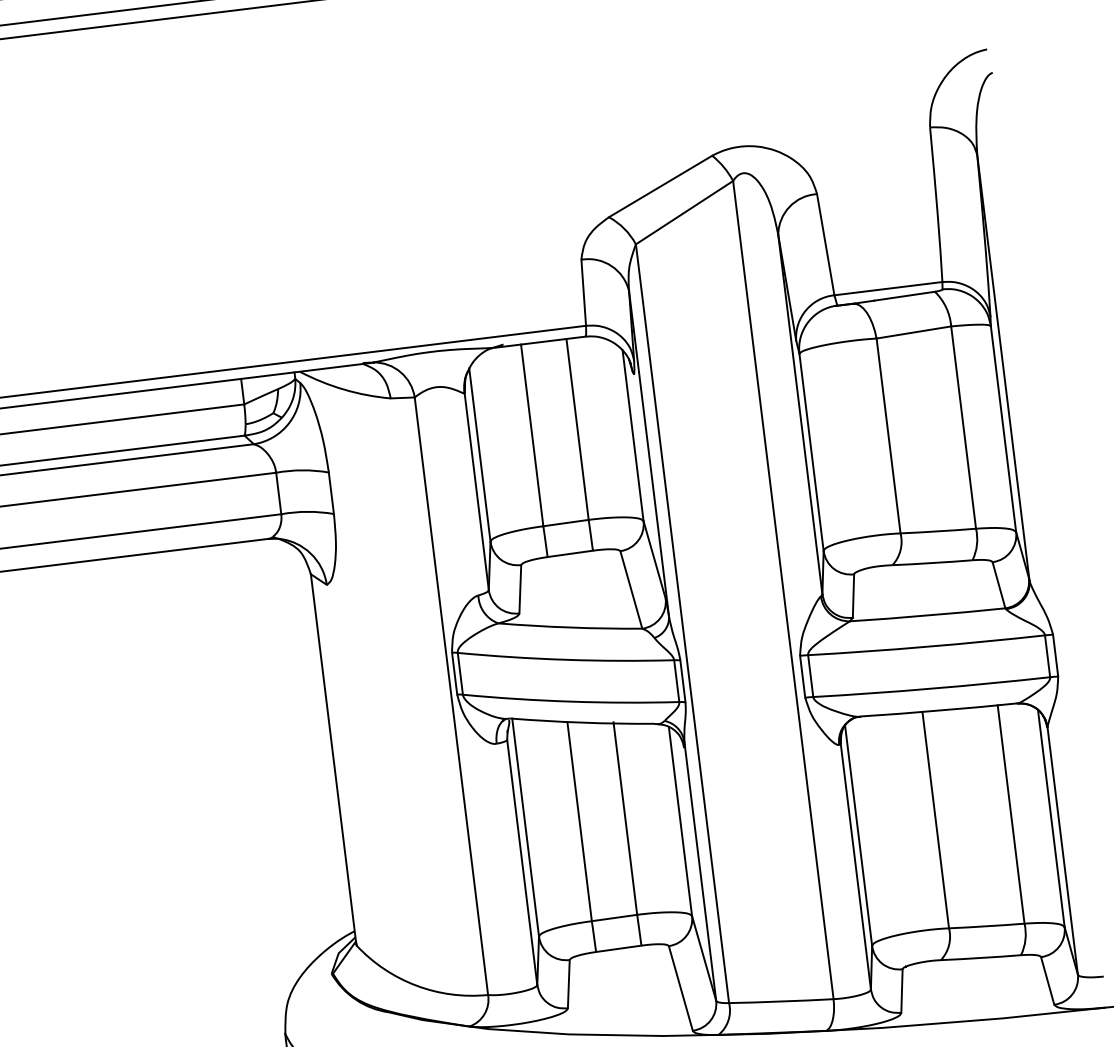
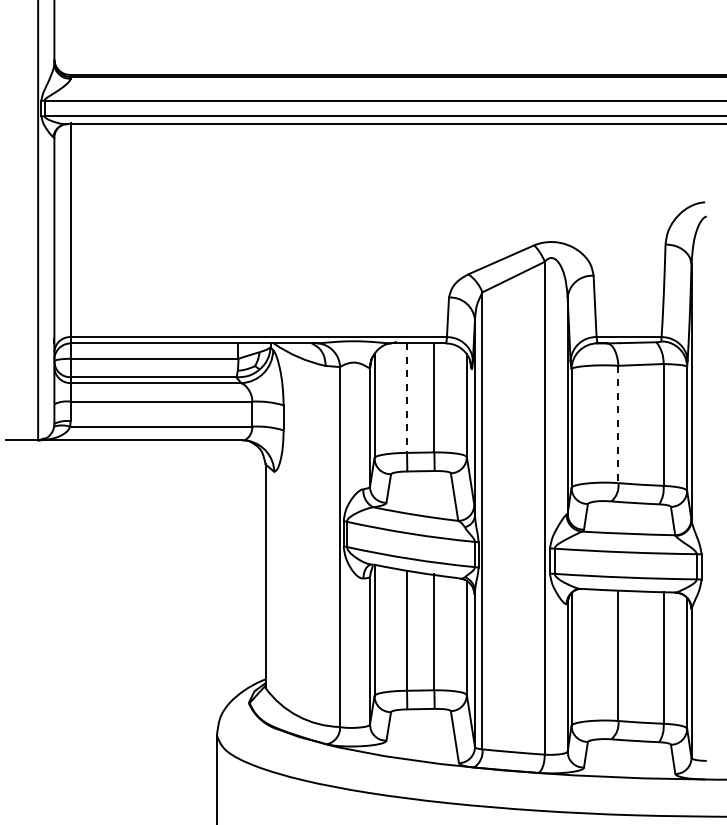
line: (533, 435) -> (407, 398), solid -> dashed
line: (888, 436) -> (618, 424), solid -> dashed

